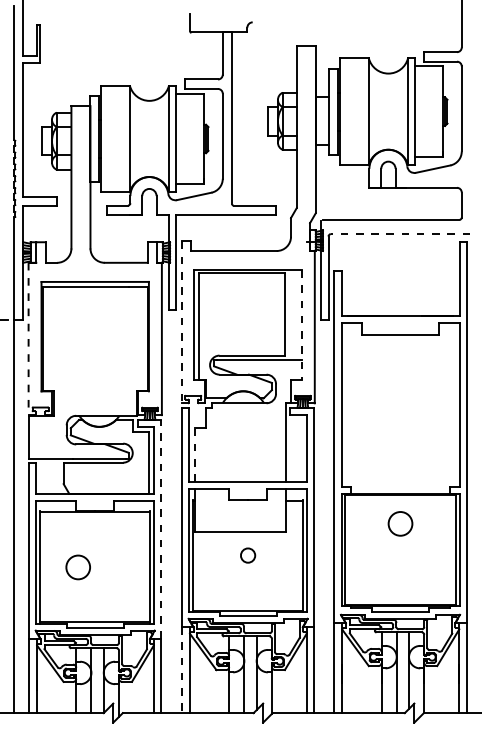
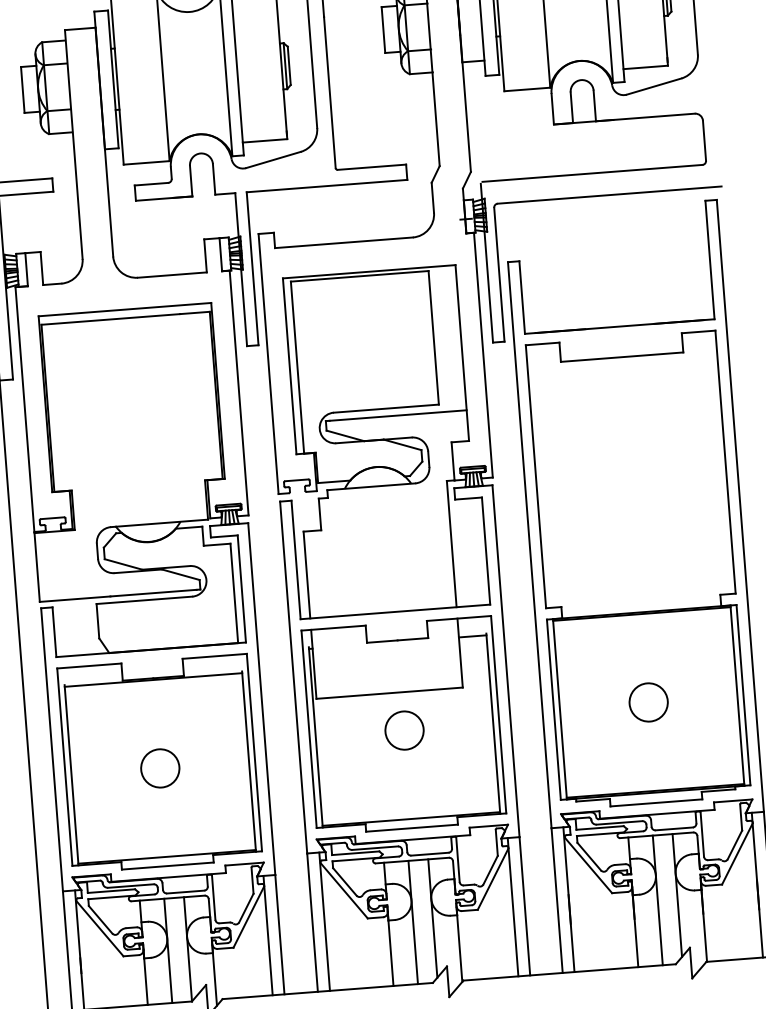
line: (400, 234) -> (609, 195), dashed -> solid
line: (181, 322) -> (268, 364), dashed -> solid
line: (301, 324) -> (461, 352), dashed -> solid
line: (28, 339) -> (24, 410), dashed -> solid
line: (195, 454) -> (307, 574), dashed -> solid
circle: (400, 523) -> (648, 701), moved
line: (161, 528) -> (261, 697), dashed -> solid
circle: (247, 555) -> (403, 730), size x1.67
circle: (77, 567) -> (159, 768), moved
line: (182, 670) -> (313, 923), dashed -> solid

